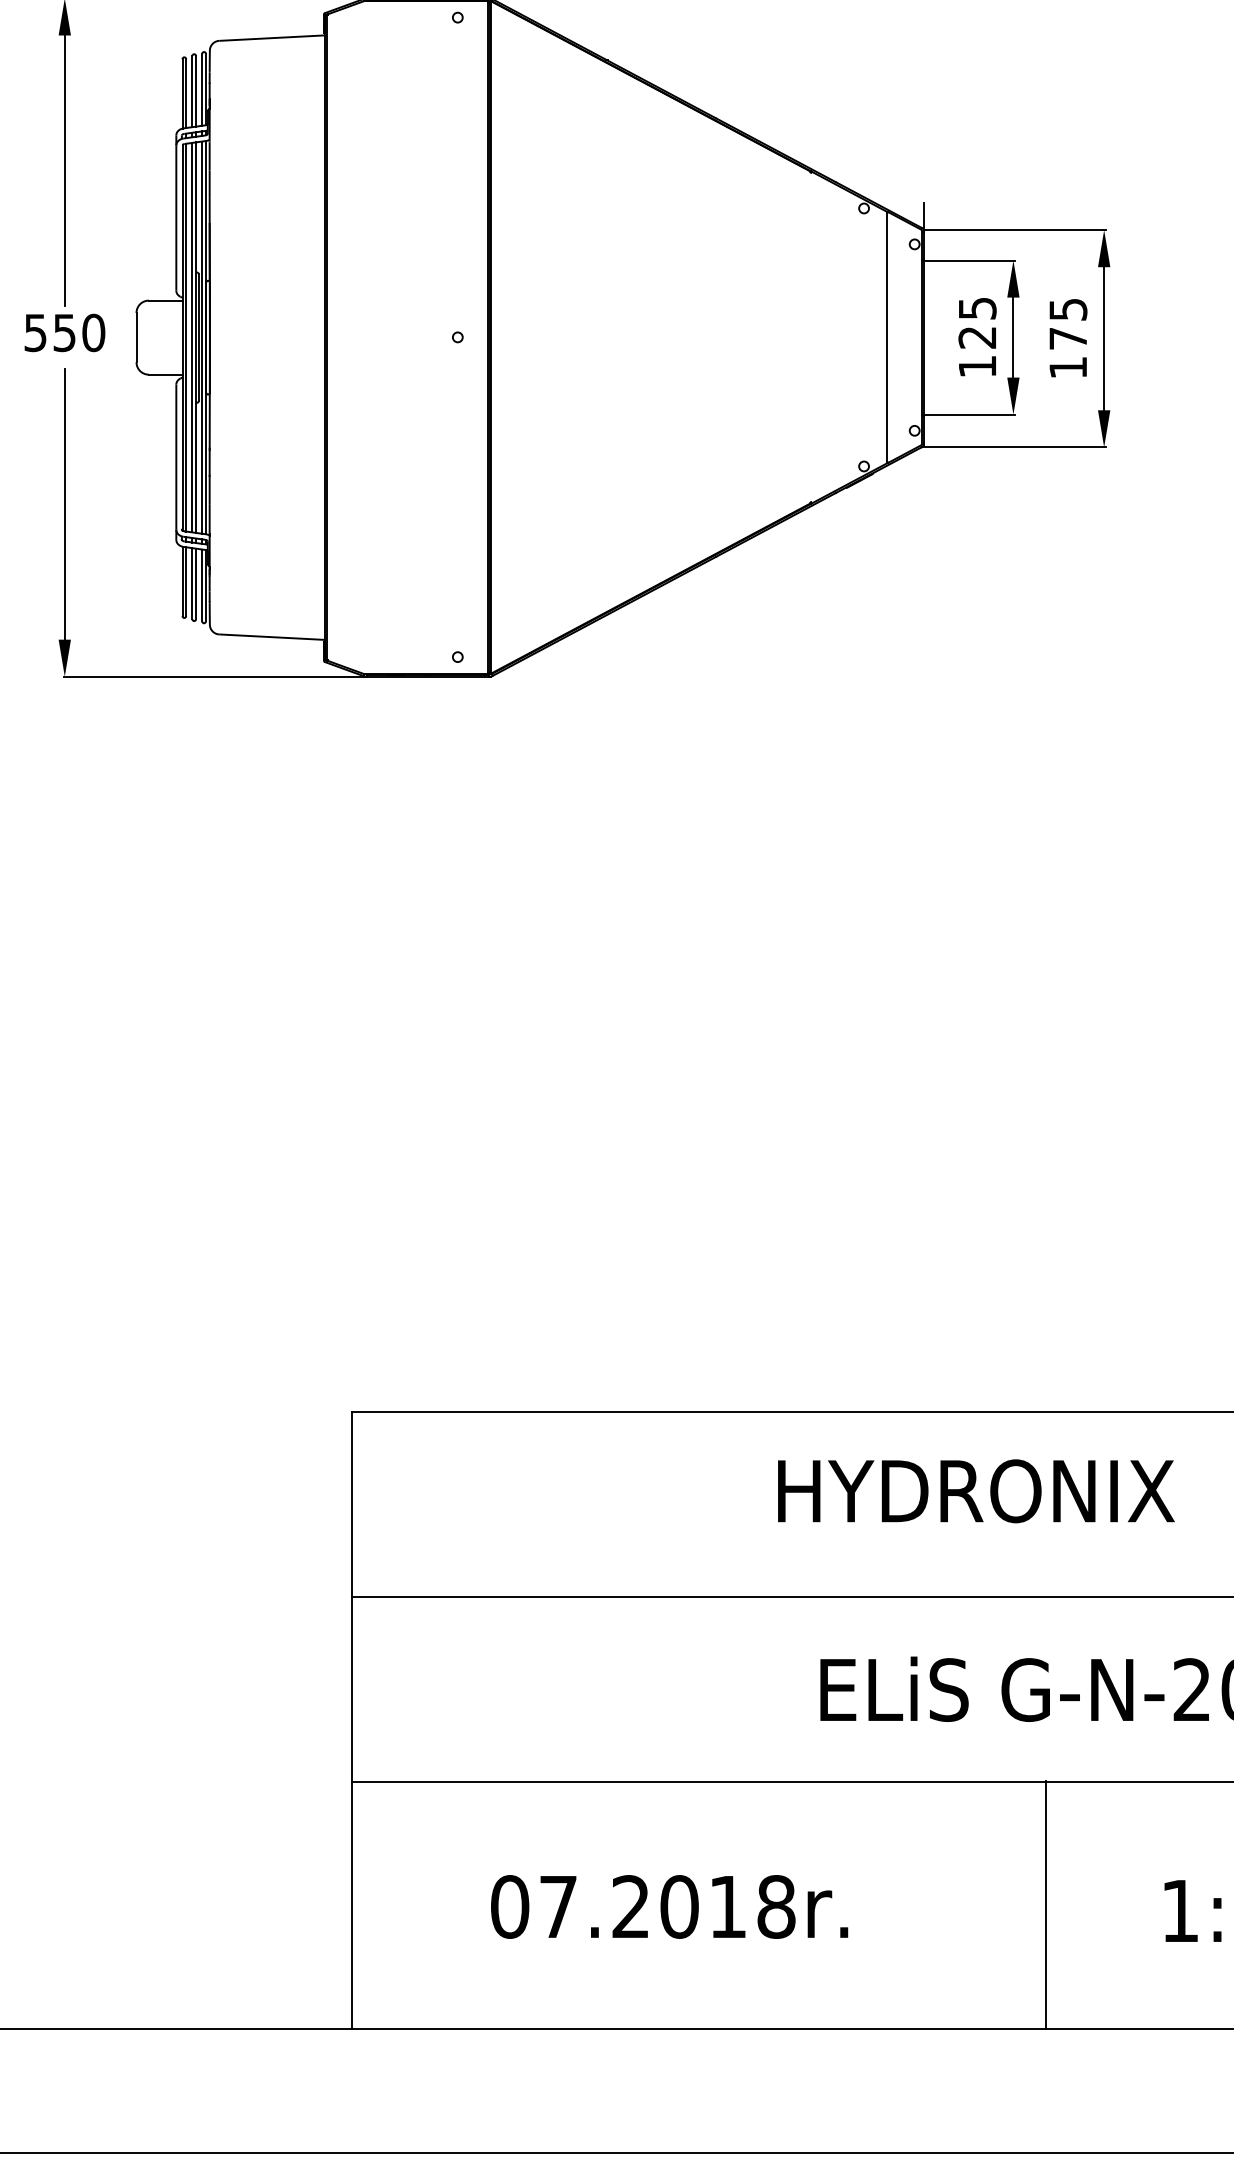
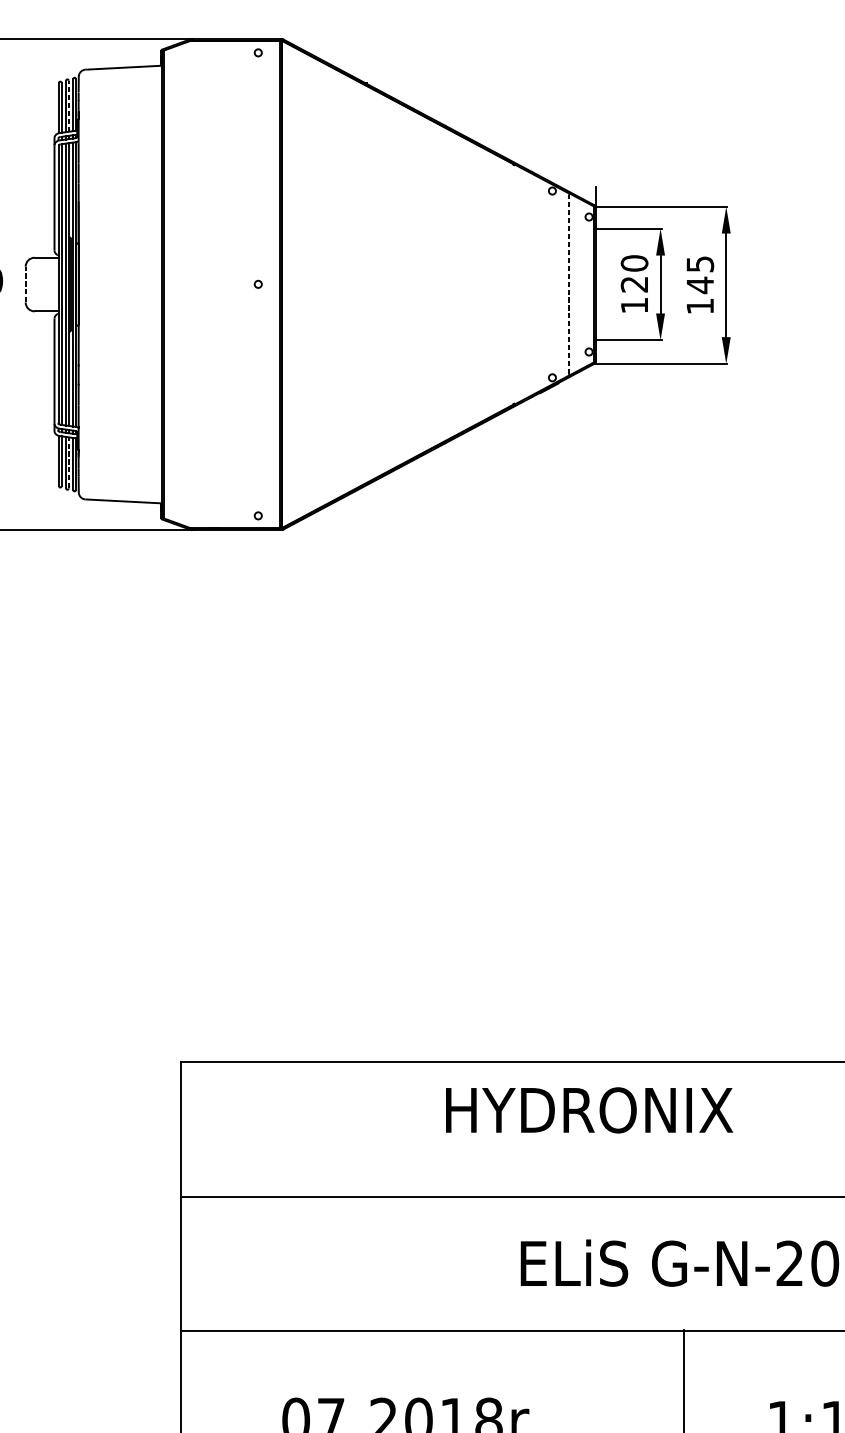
line: (196, 90) -> (69, 105), solid -> dashed
text: (977, 308) -> (634, 263), 125 -> 120
line: (886, 336) -> (568, 283), solid -> dashed
line: (136, 337) -> (25, 284), solid -> dashed
text: (1067, 338) -> (699, 285), 175 -> 145
line: (196, 583) -> (69, 462), solid -> dashed
text: (976, 1491) -> (589, 1110), moved

